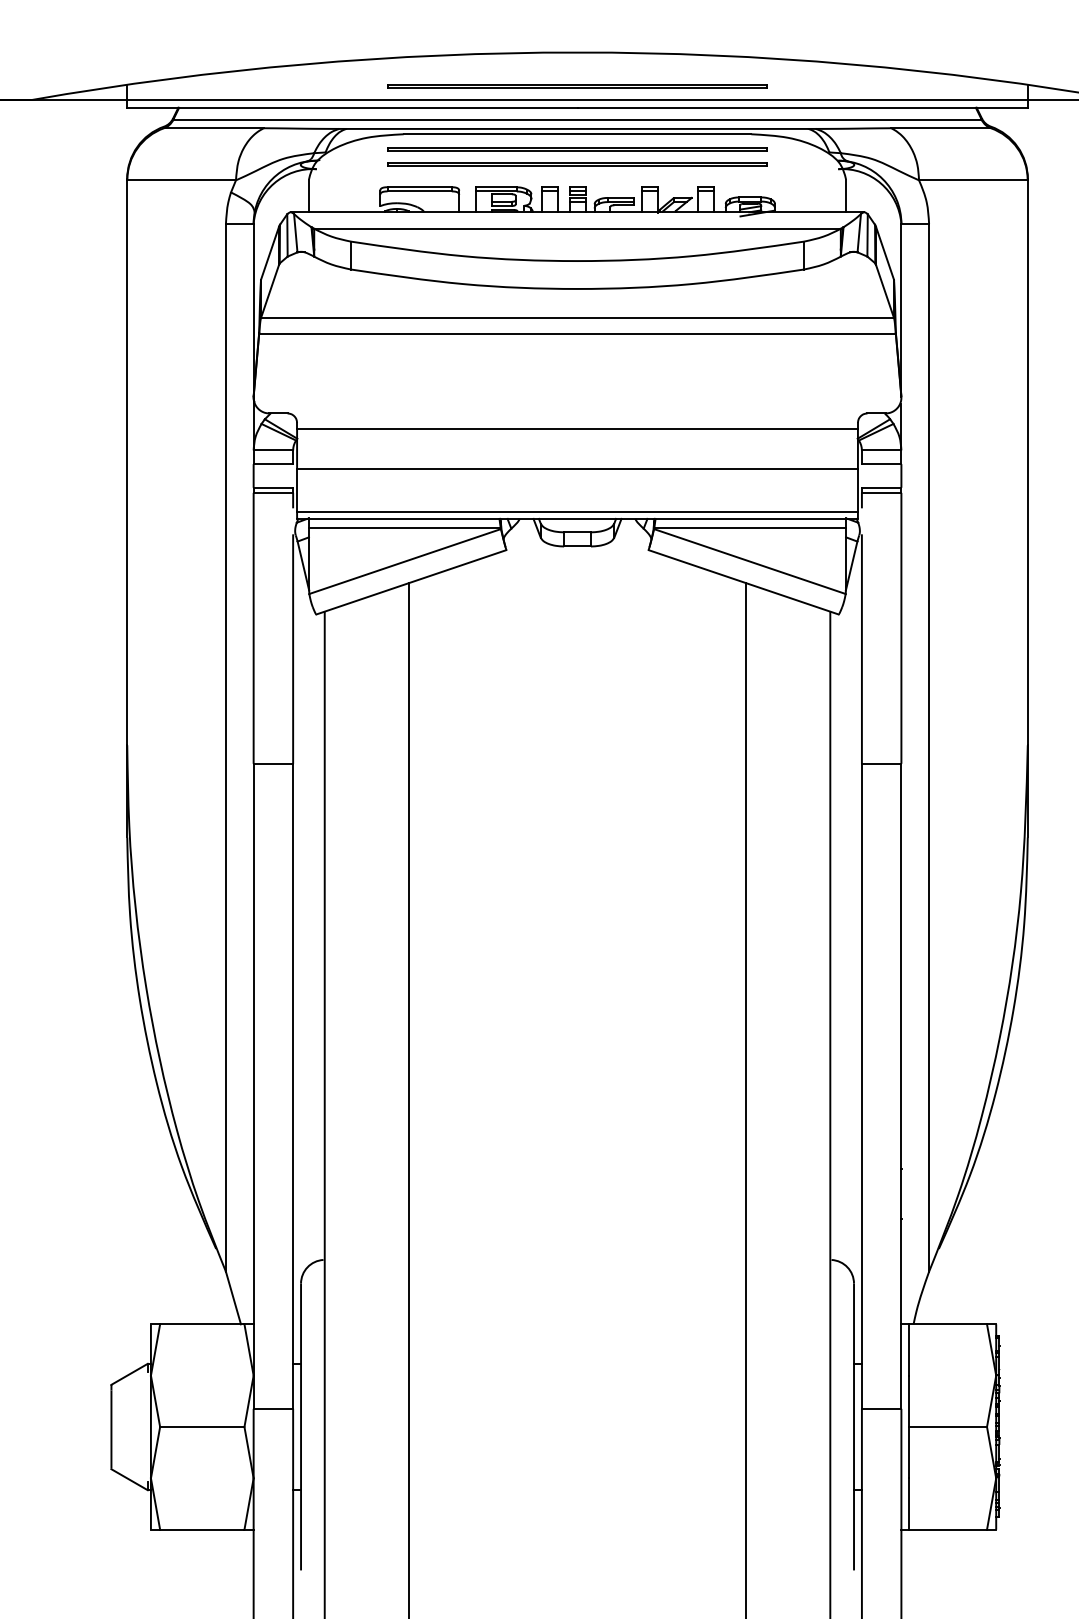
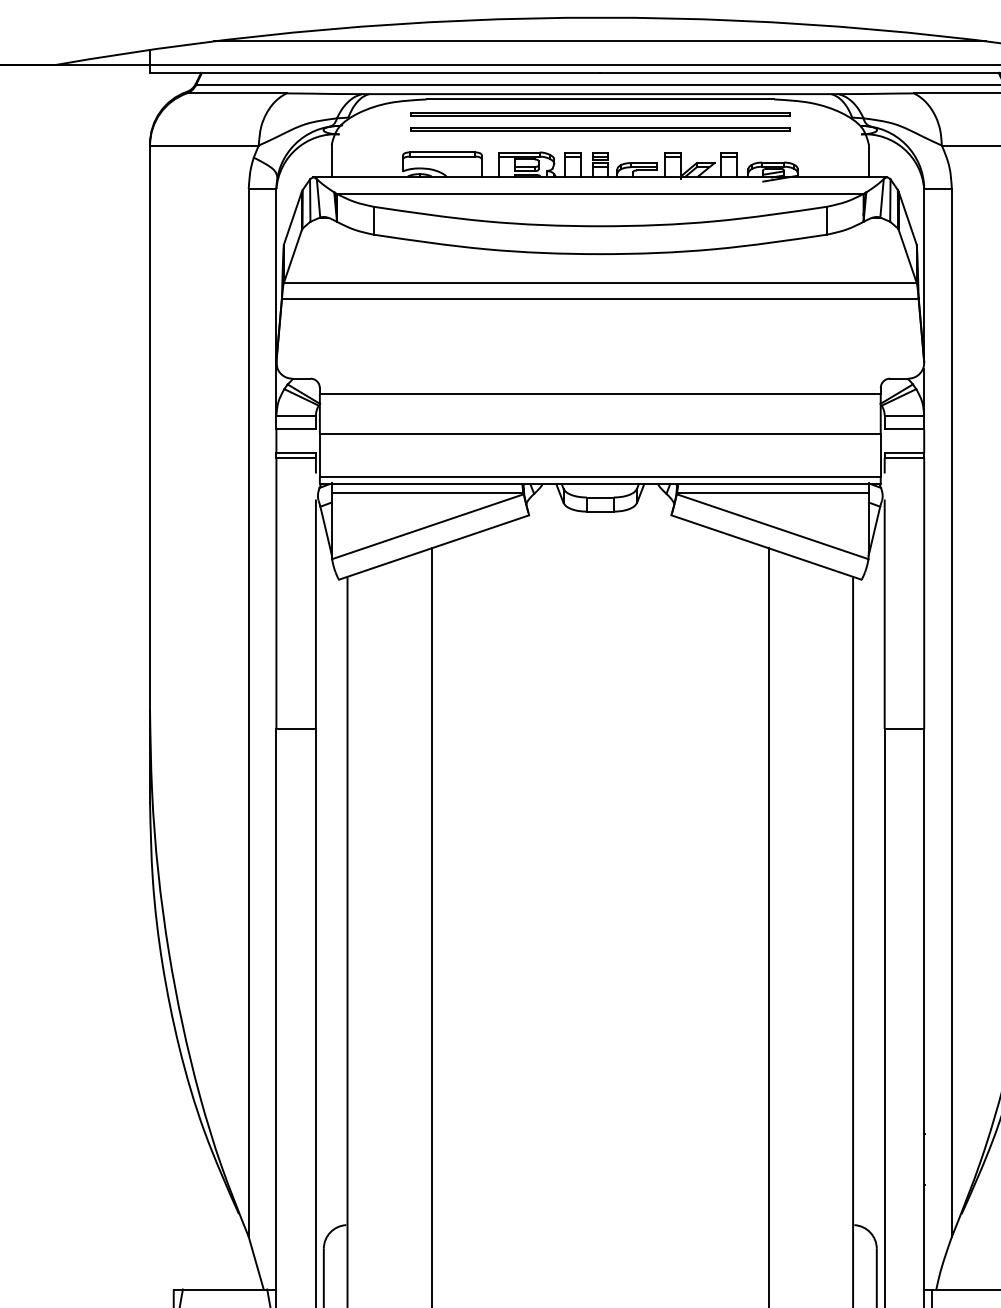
line: (577, 76) -> (600, 41), added
line: (577, 85) -> (600, 50), removed

